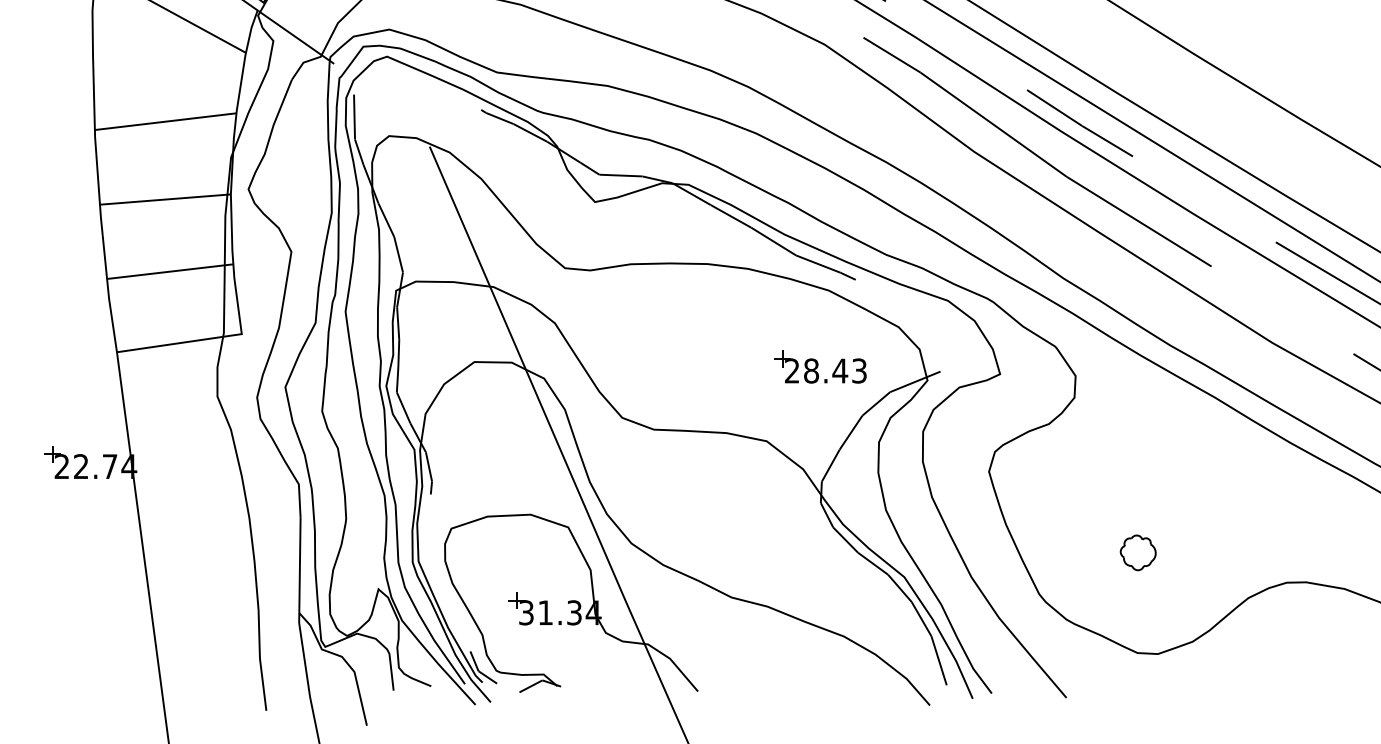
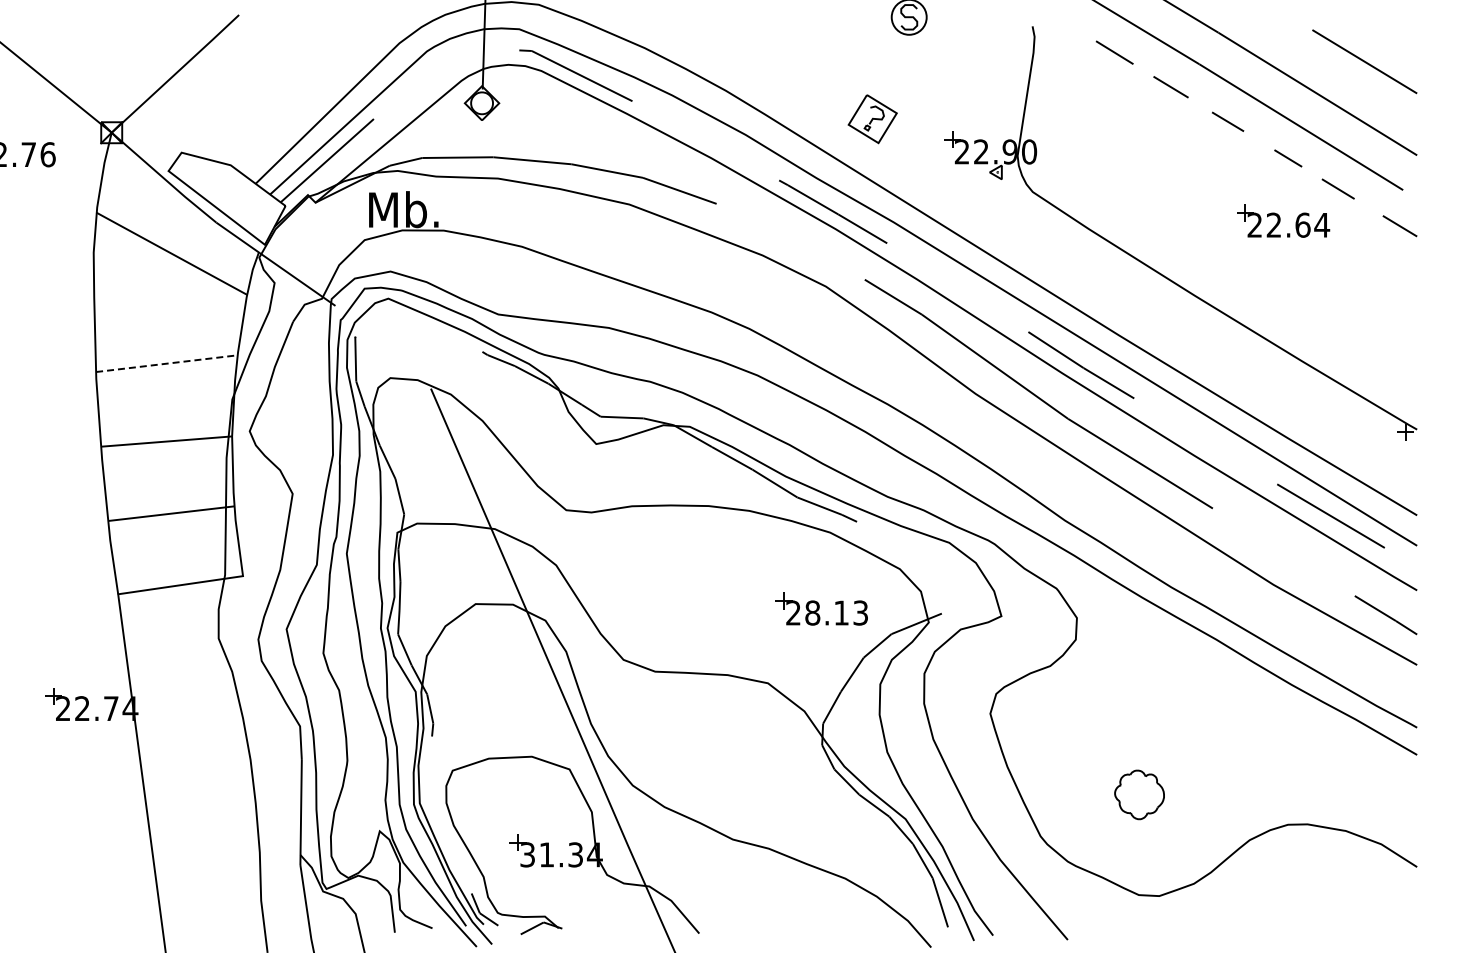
line: (166, 121) -> (167, 363), solid -> dashed
text: (840, 370) -> (841, 612), 28.43 -> 28.13
part: (1138, 552) -> (1139, 794), size x1.4

